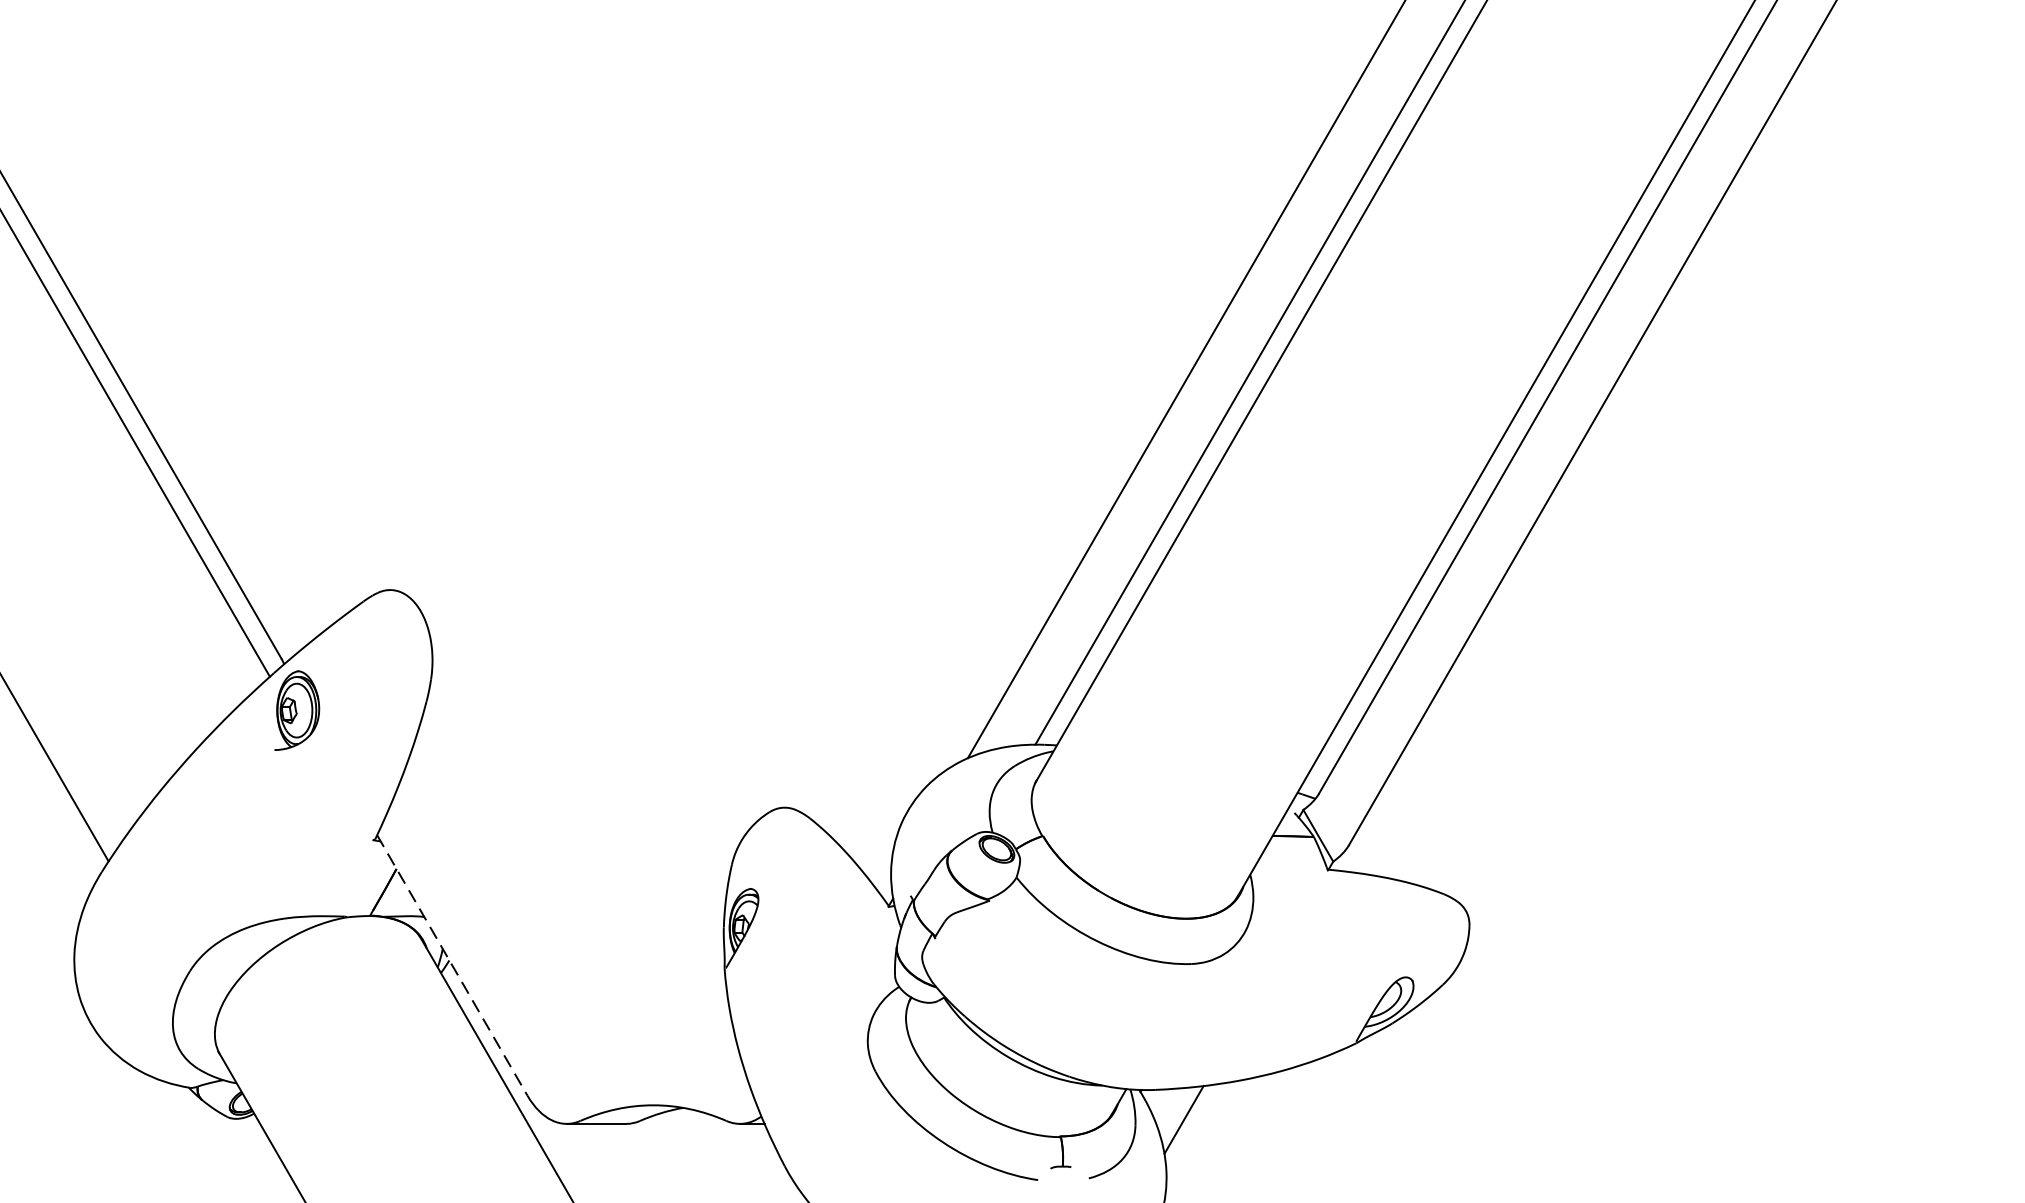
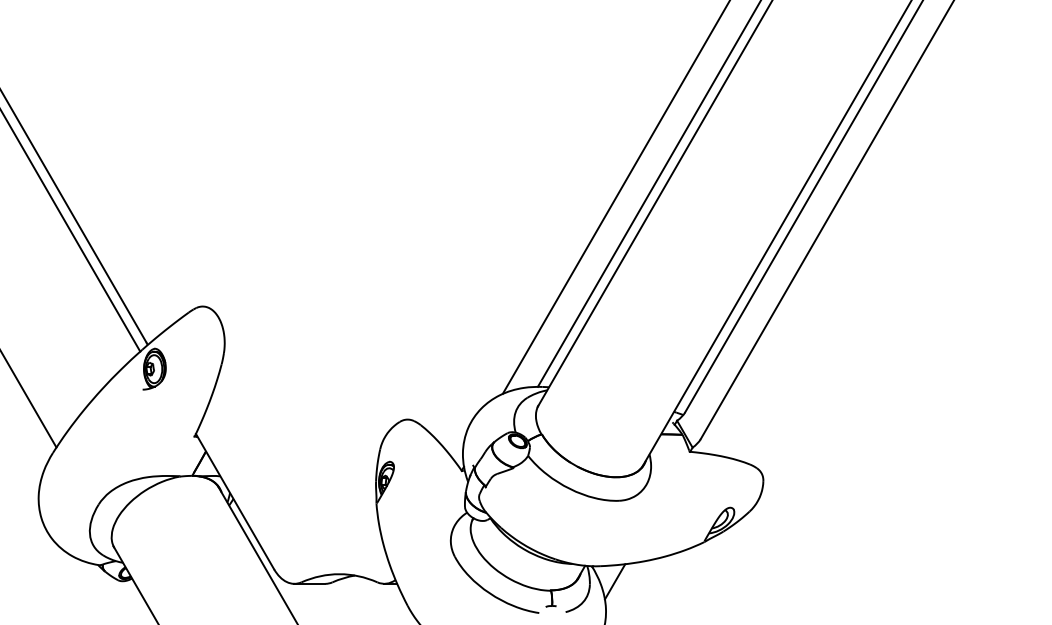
line: (453, 967) -> (235, 502), dashed -> solid

